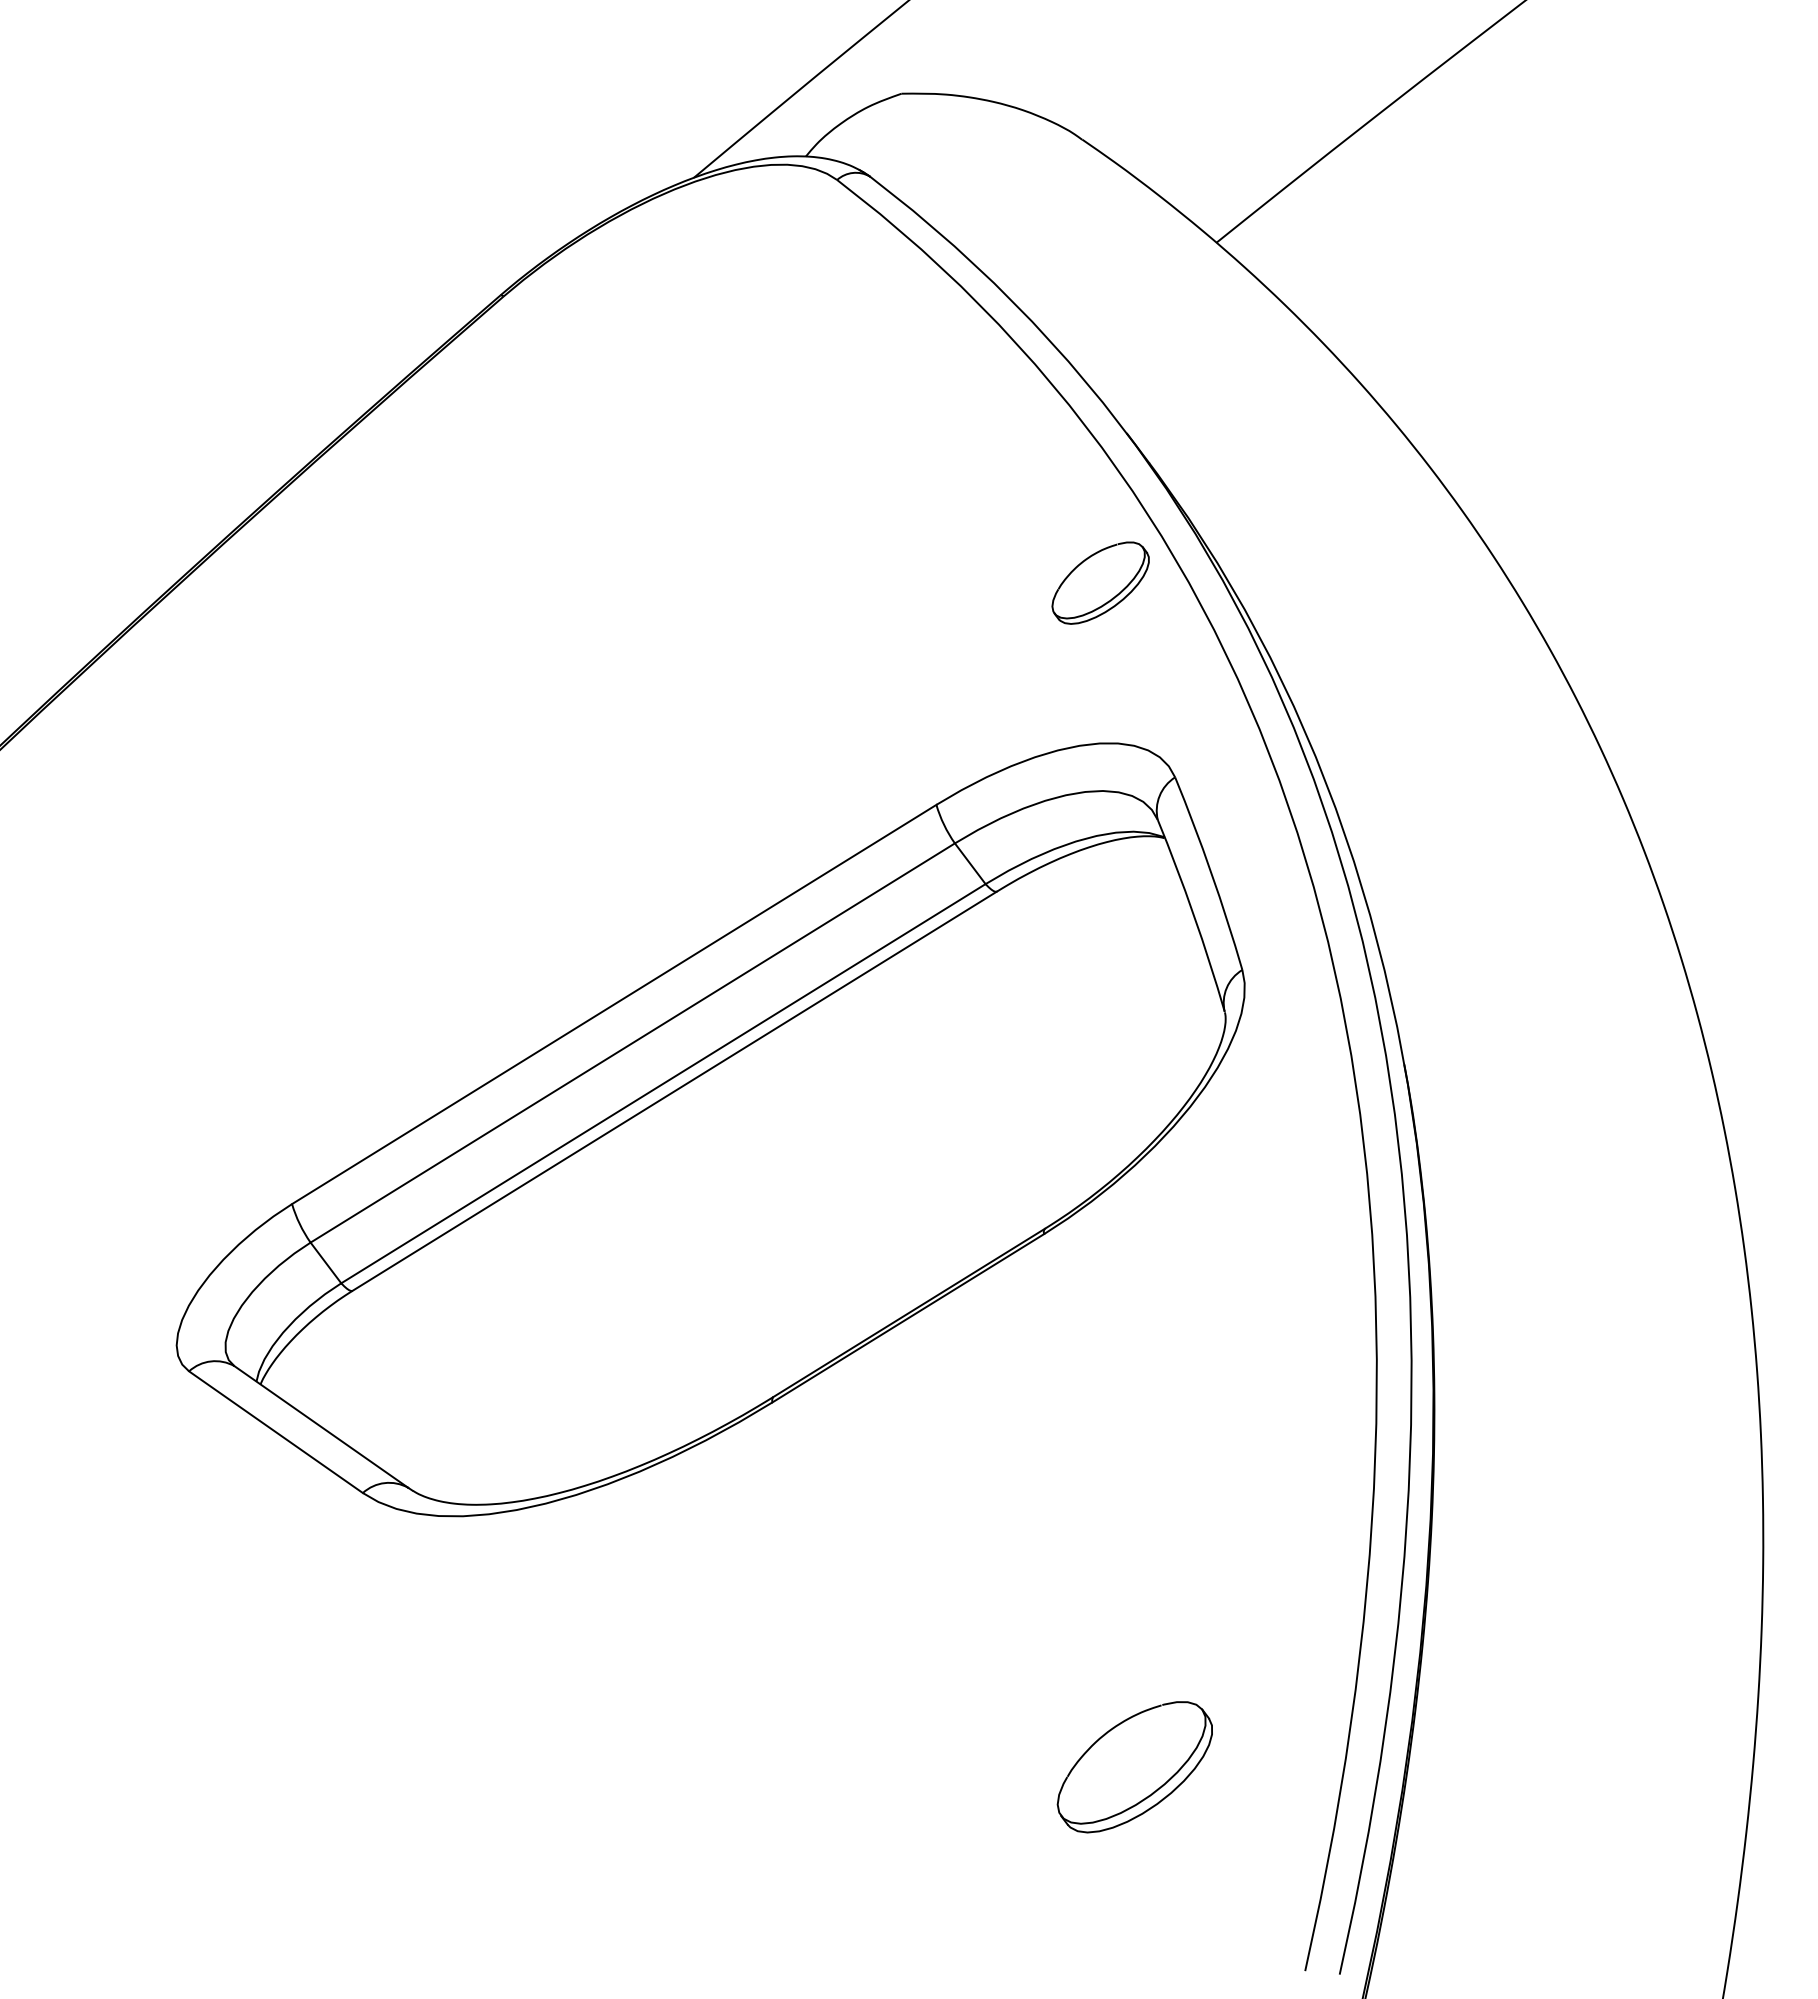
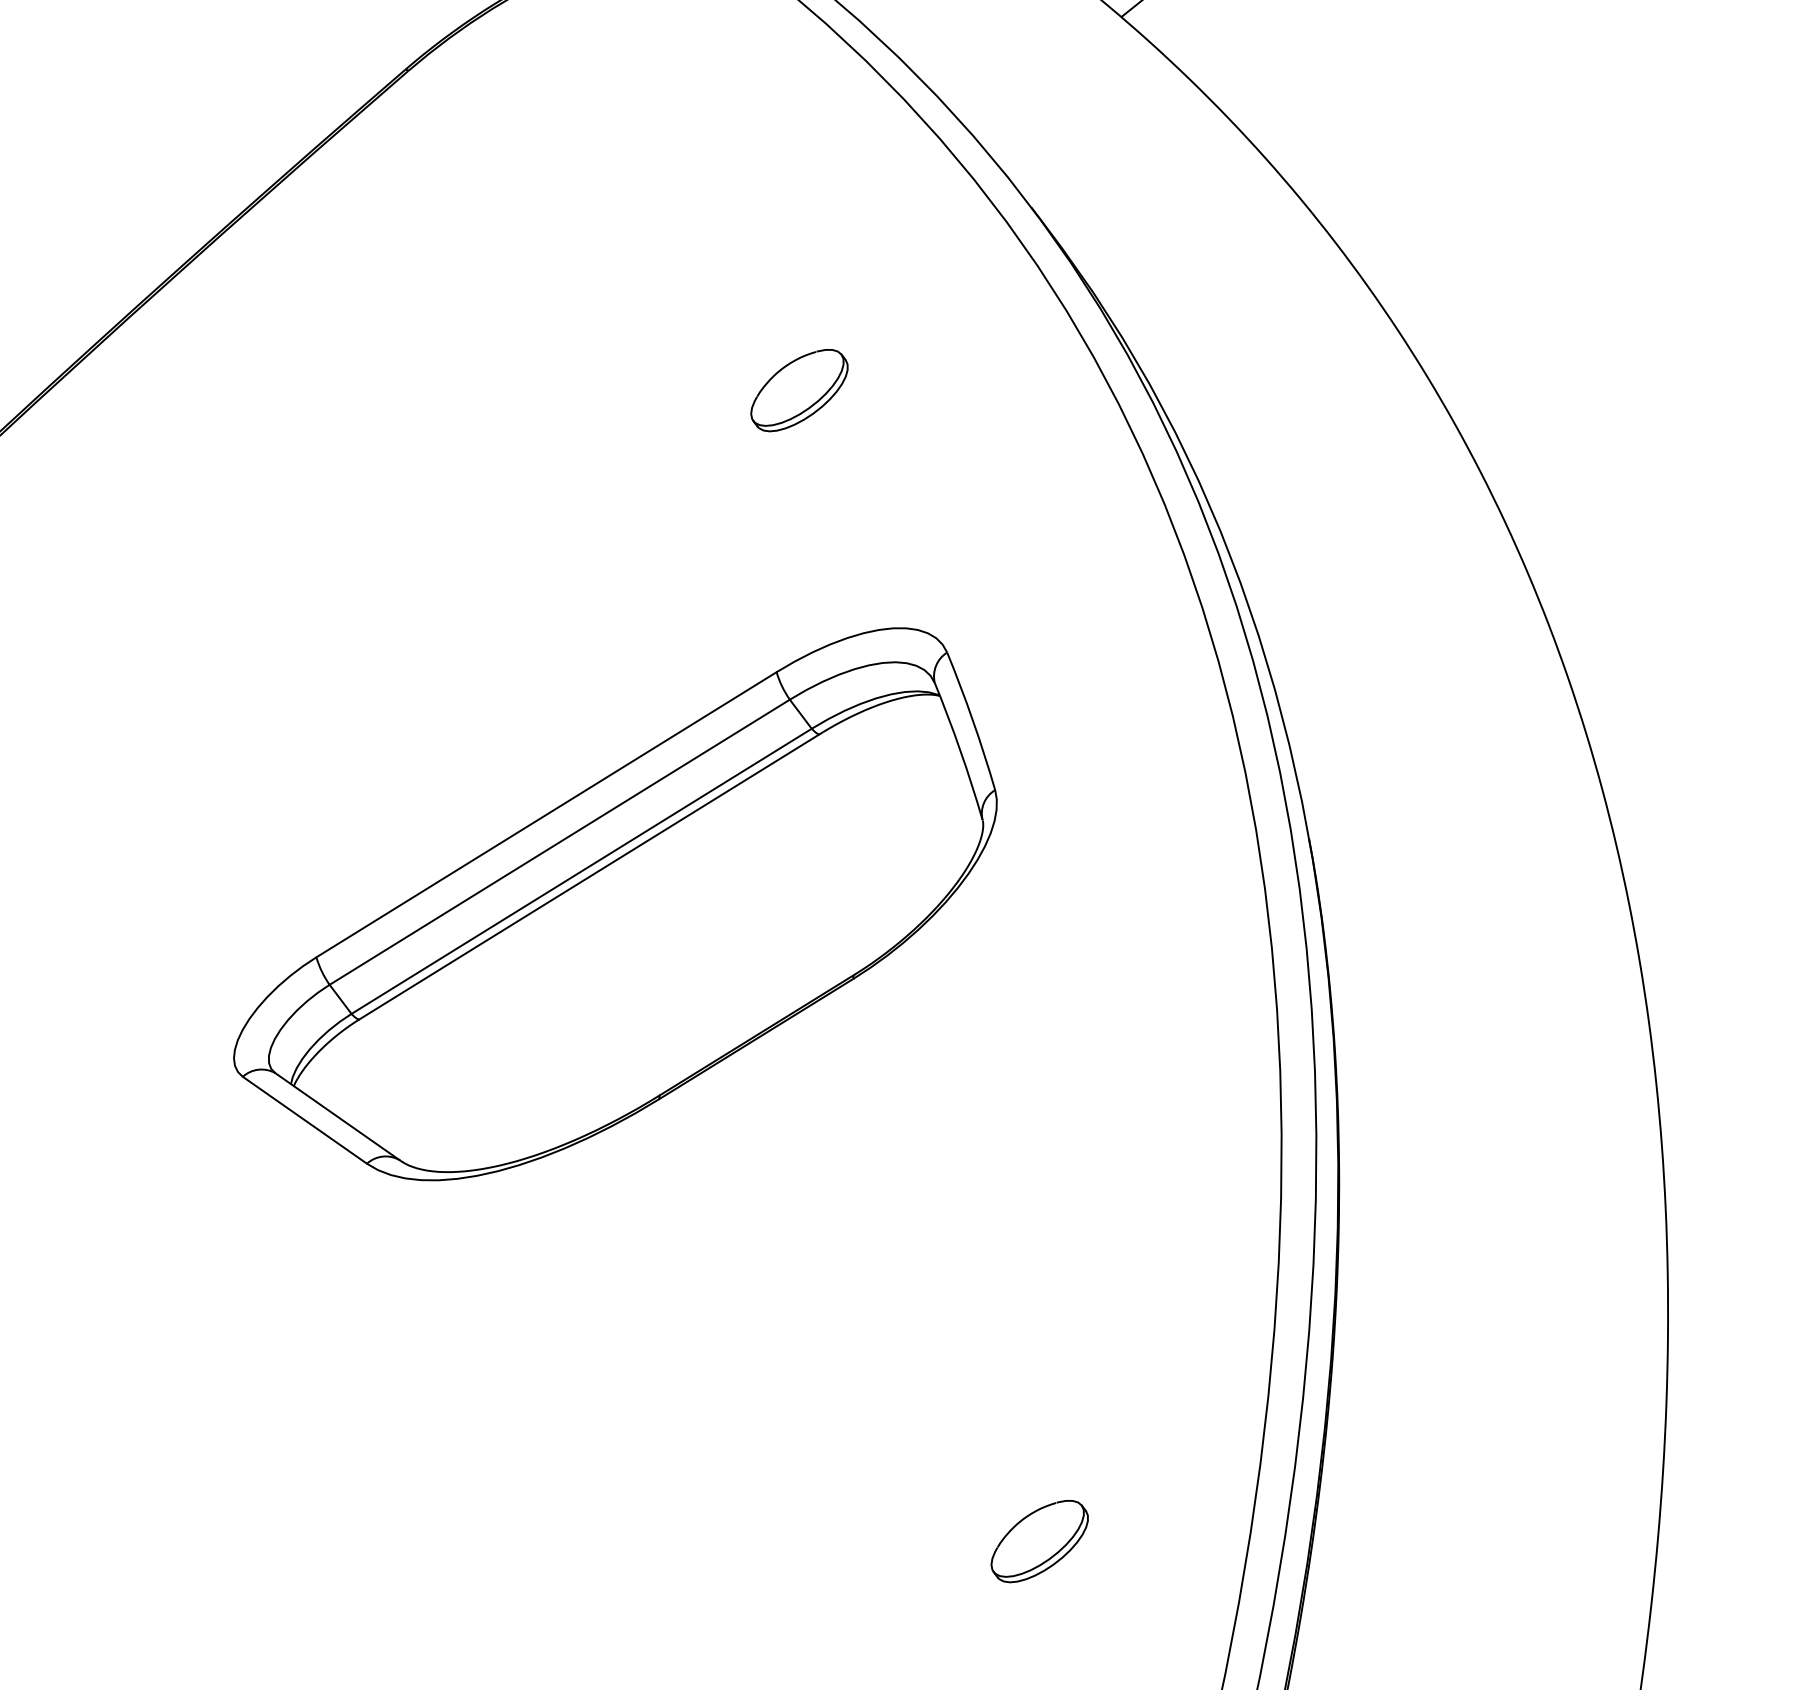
part: (1100, 582) -> (799, 389), moved
part: (710, 1129) -> (615, 903), size x0.71
part: (1134, 1766) -> (1039, 1540), size x0.62

